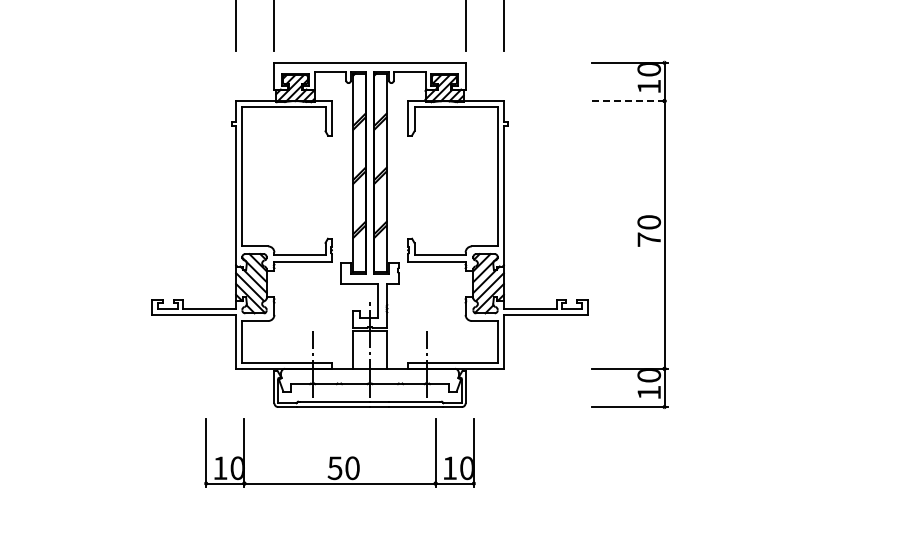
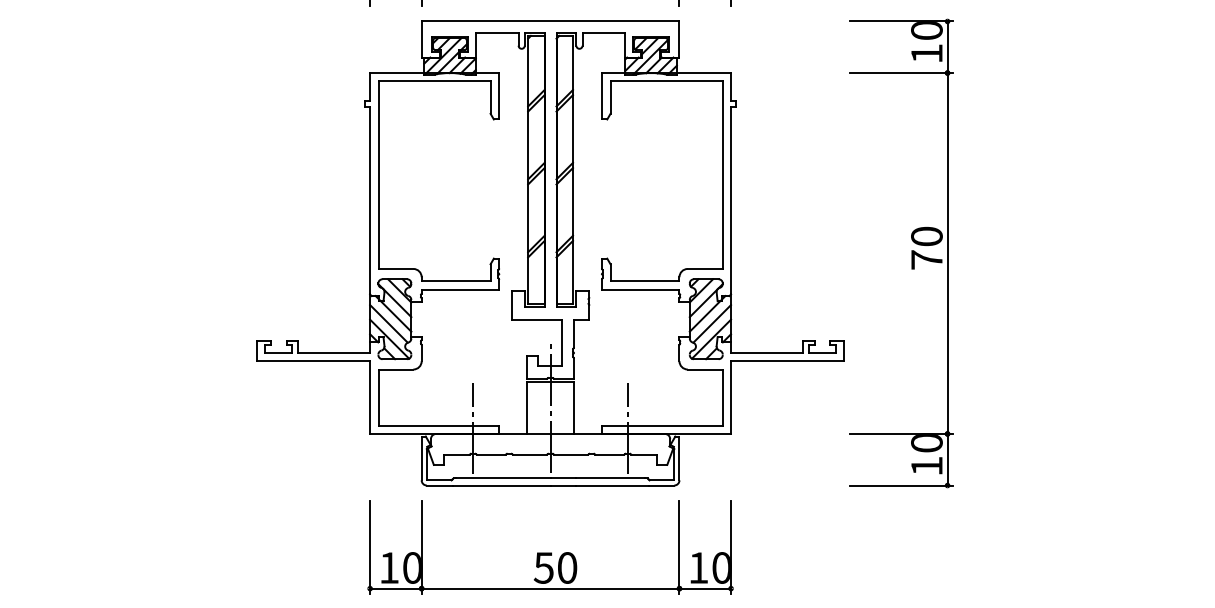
line: (630, 101) -> (901, 73), dashed -> solid
part: (339, 452) -> (549, 546), moved

